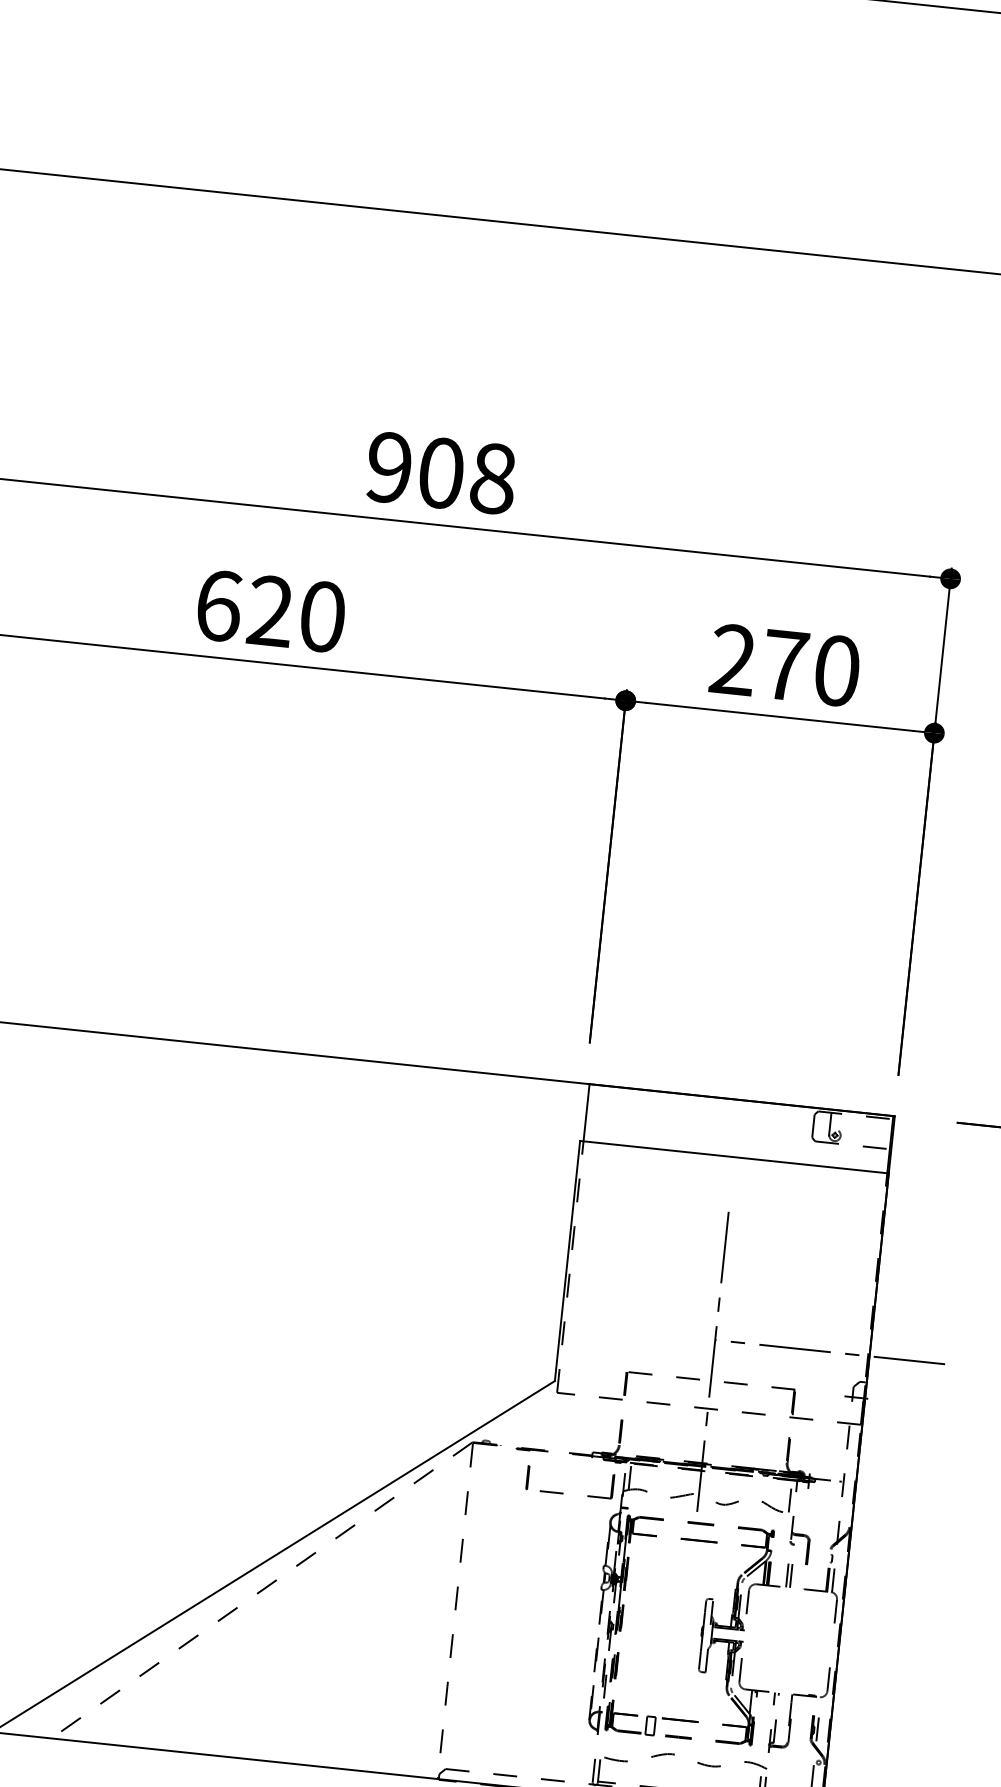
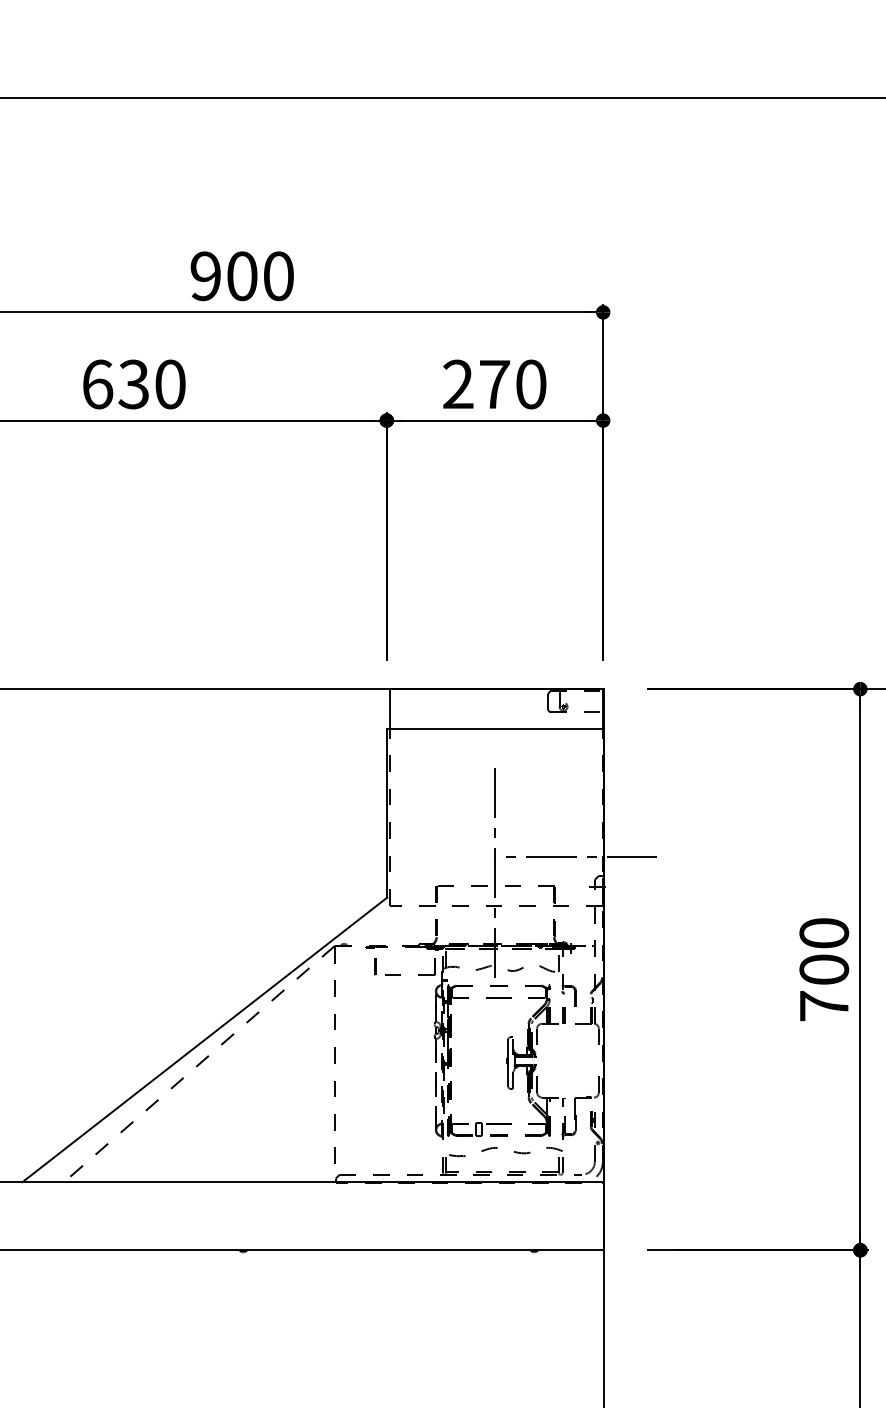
text: (493, 477) -> (278, 275), 908 -> 900
text: (269, 611) -> (133, 384), 620 -> 630

